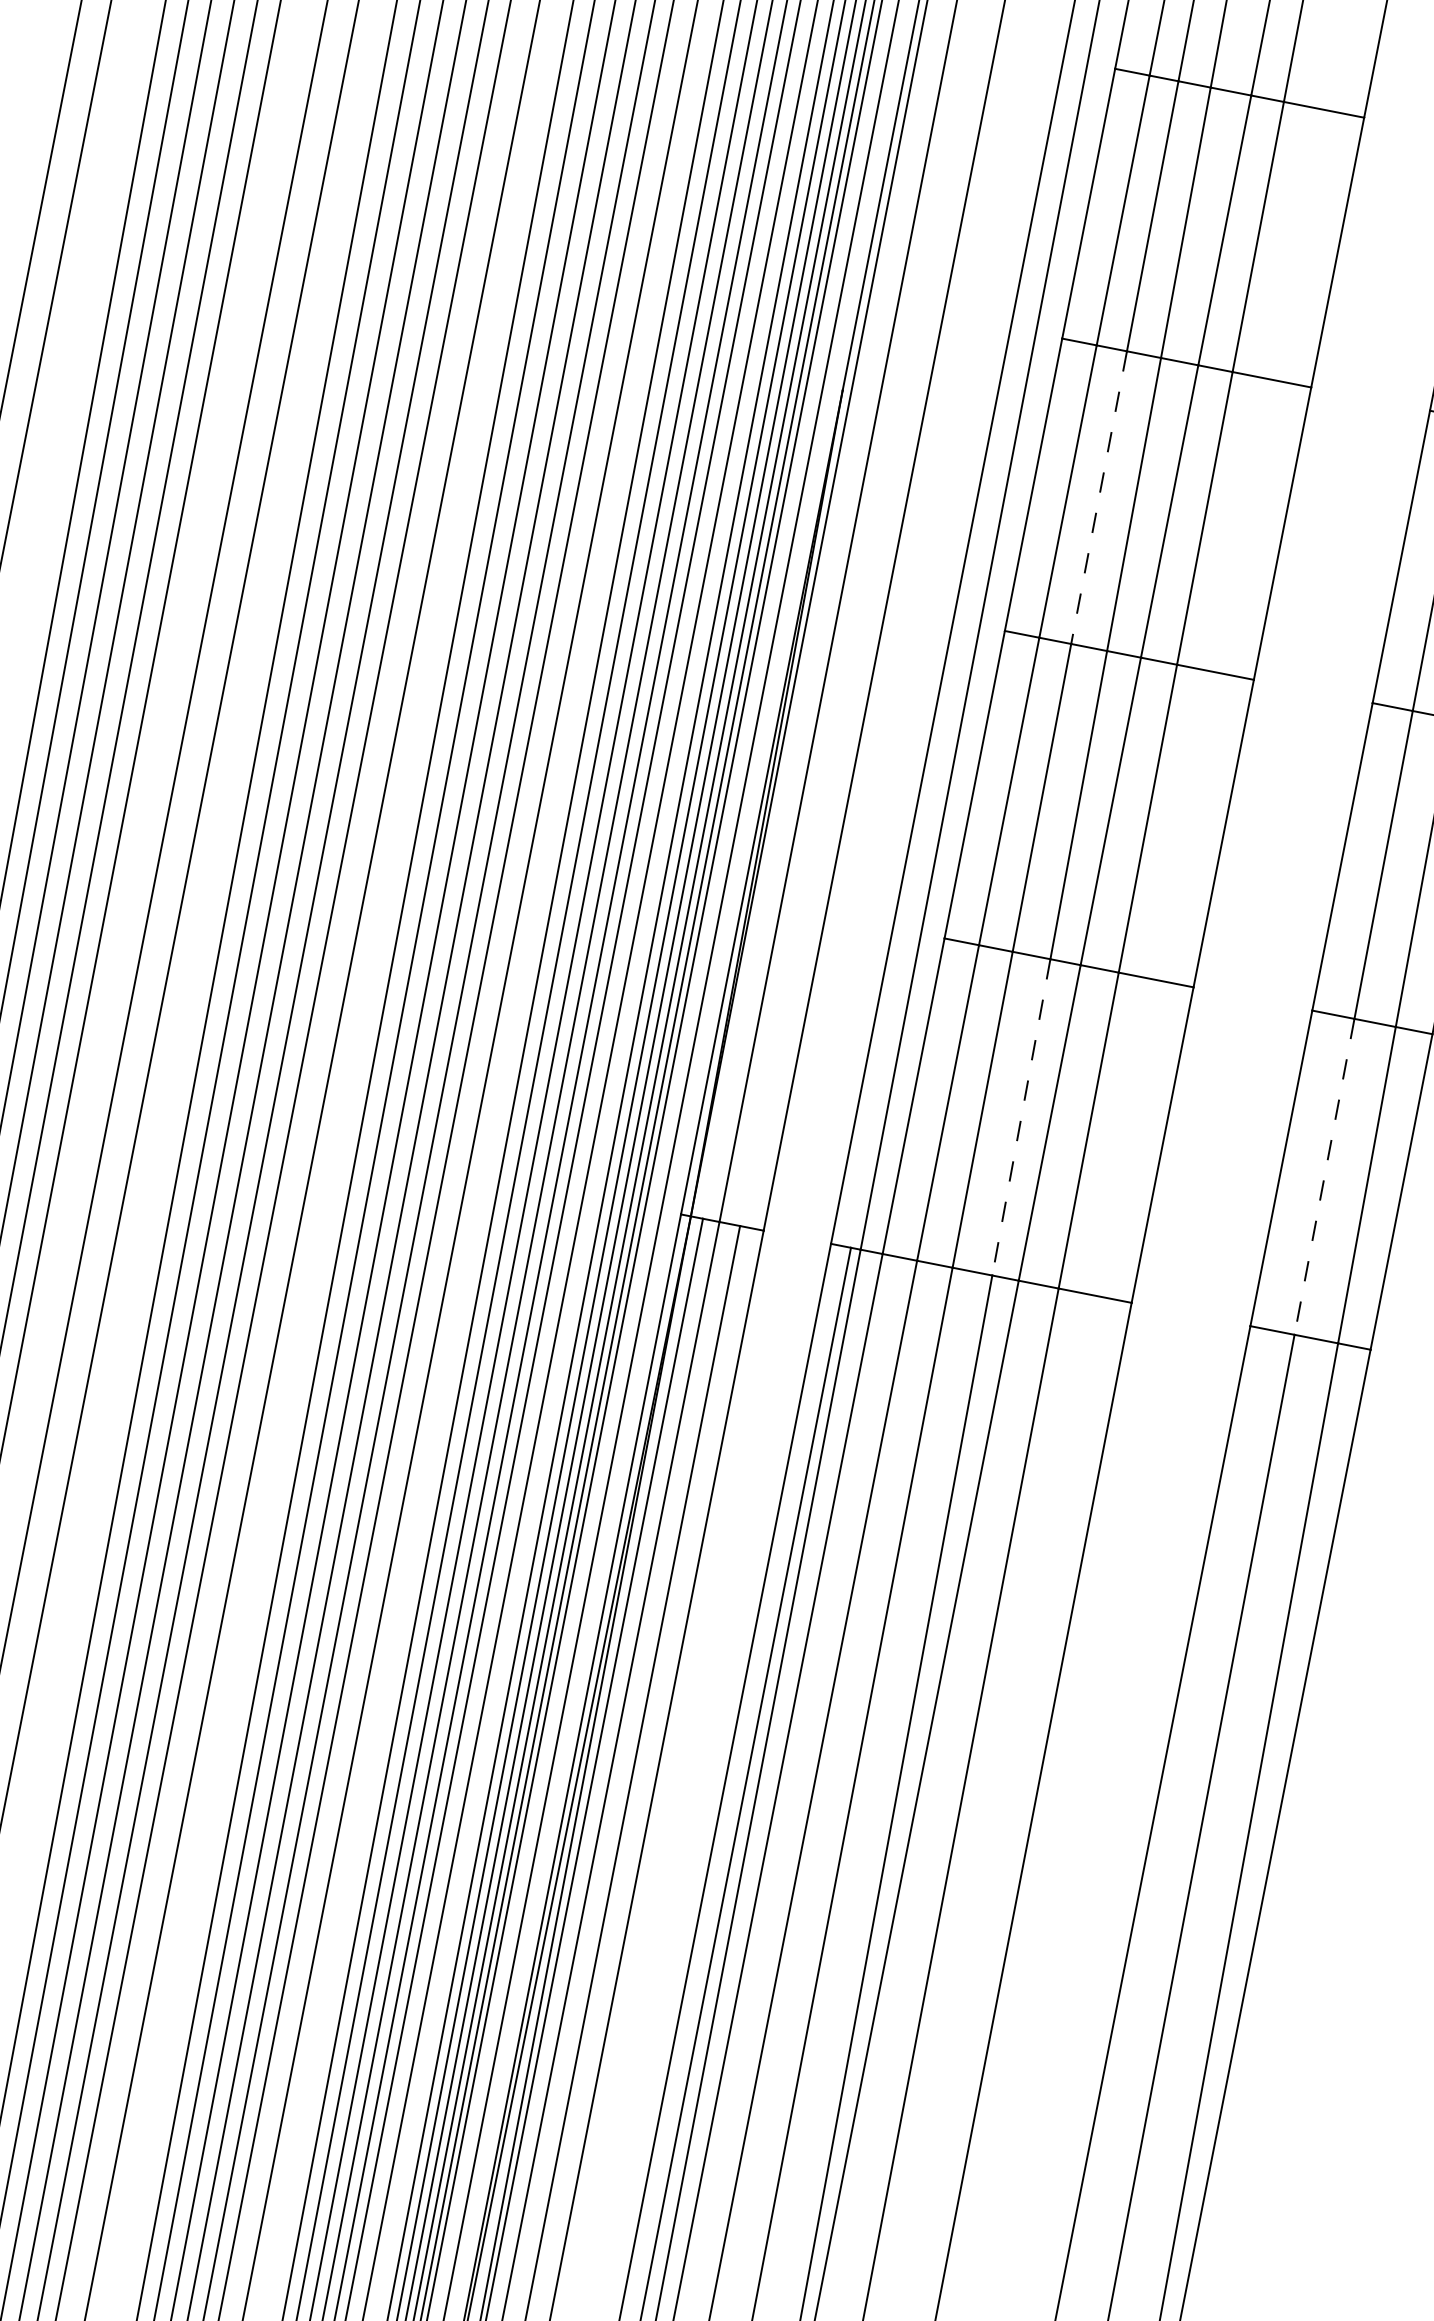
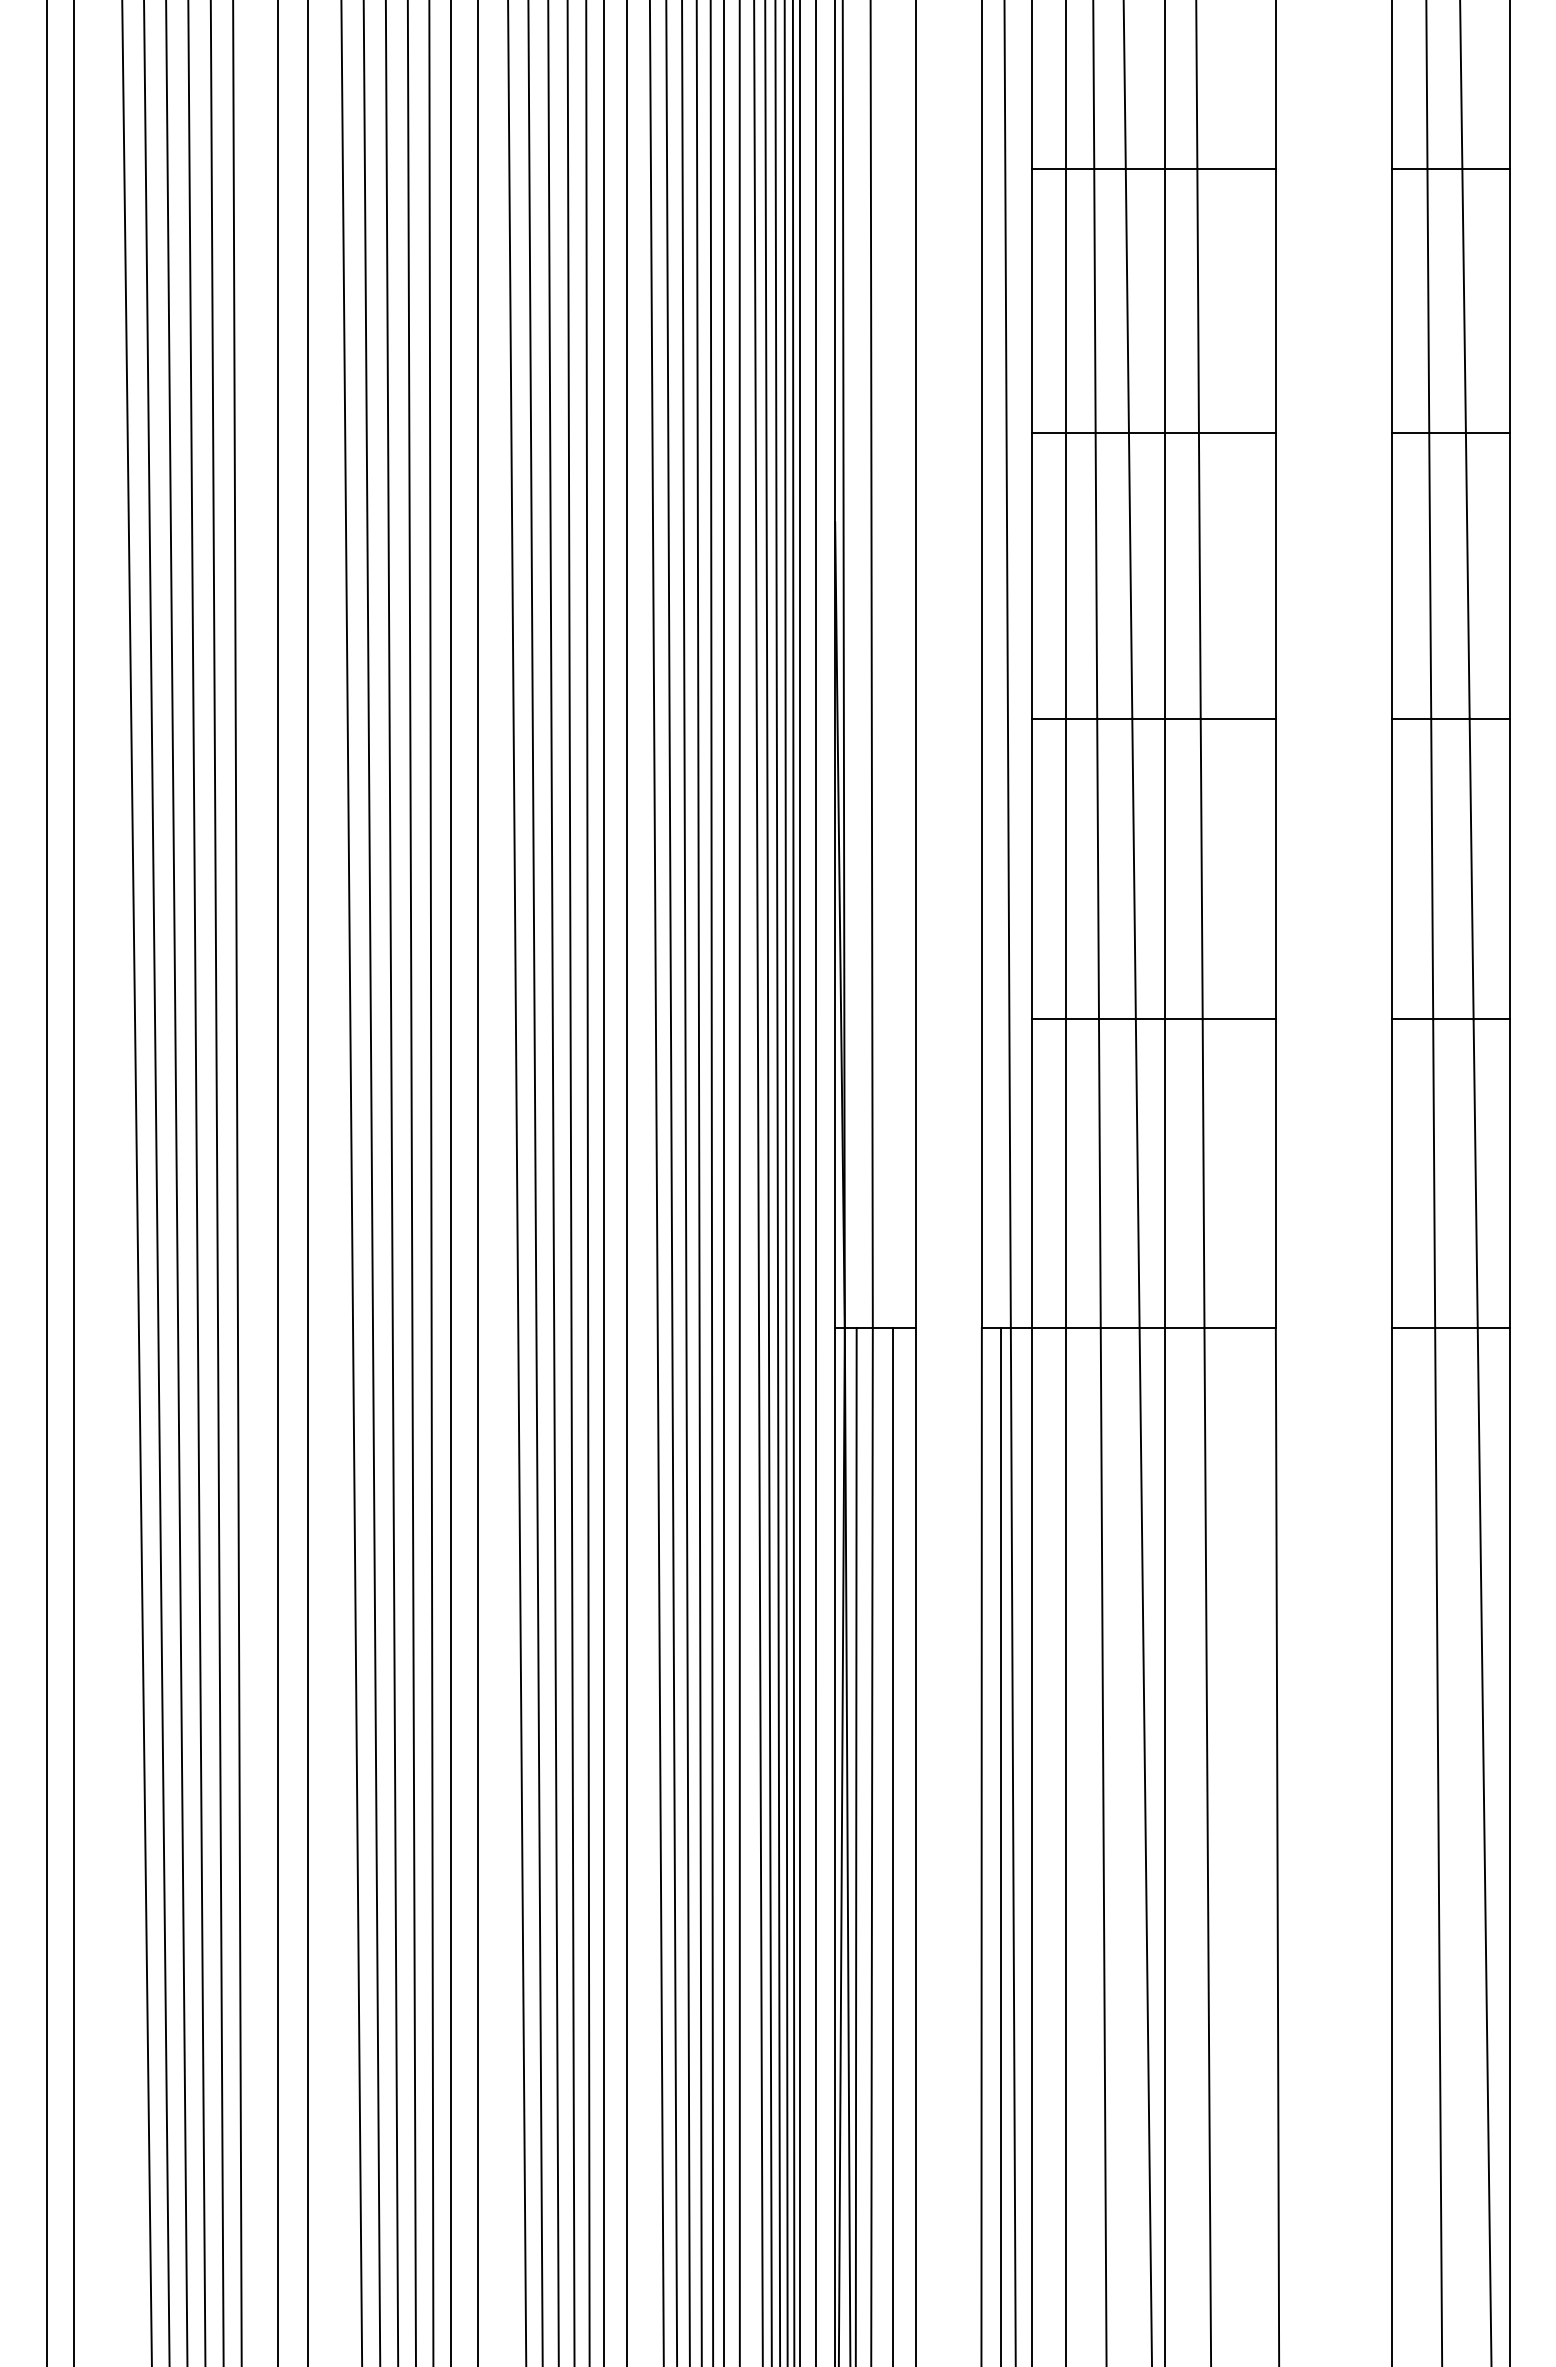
line: (1099, 497) -> (1096, 575), dashed -> solid
line: (1020, 1118) -> (1137, 1174), dashed -> solid
line: (1324, 1177) -> (1434, 1174), dashed -> solid

